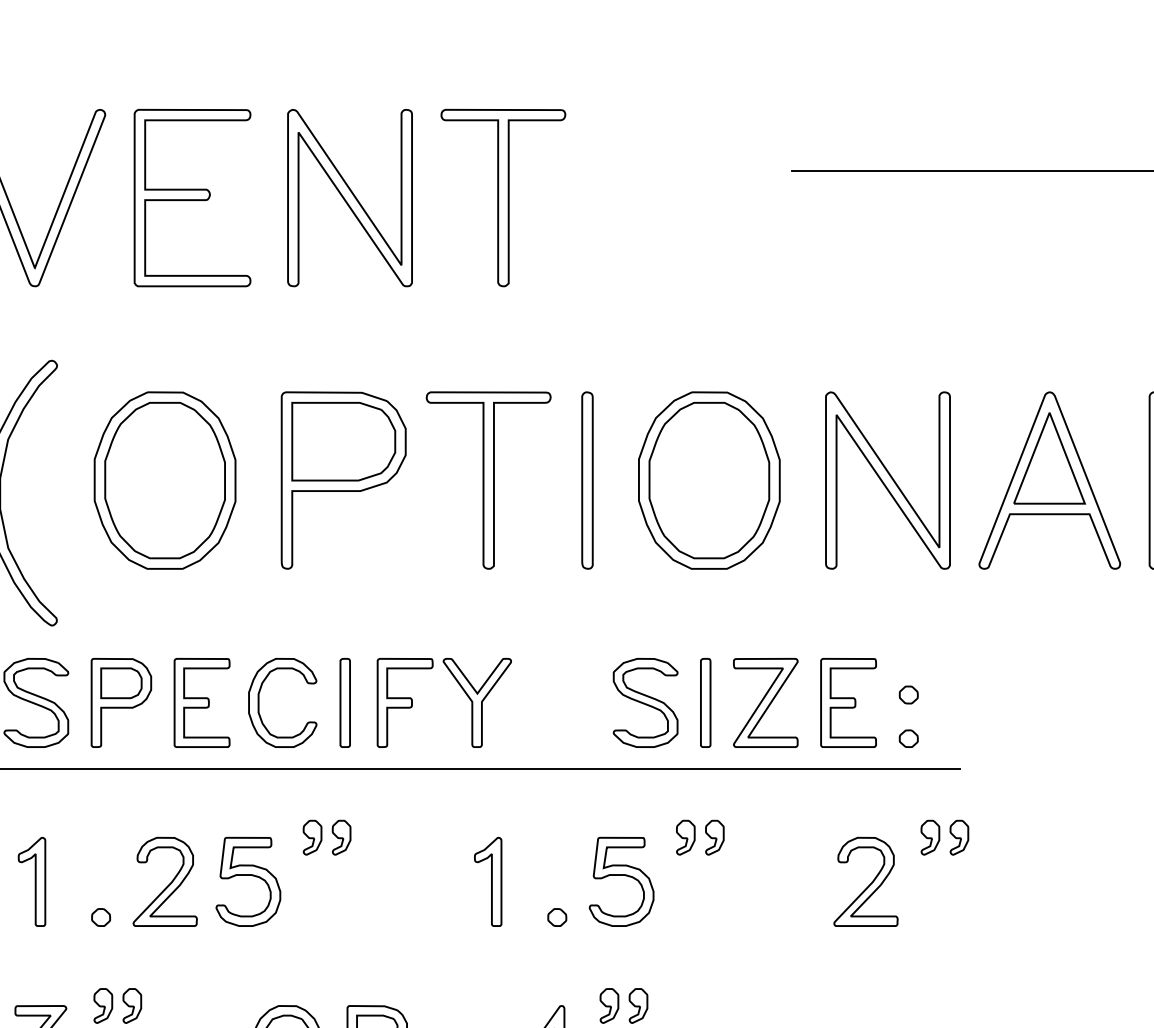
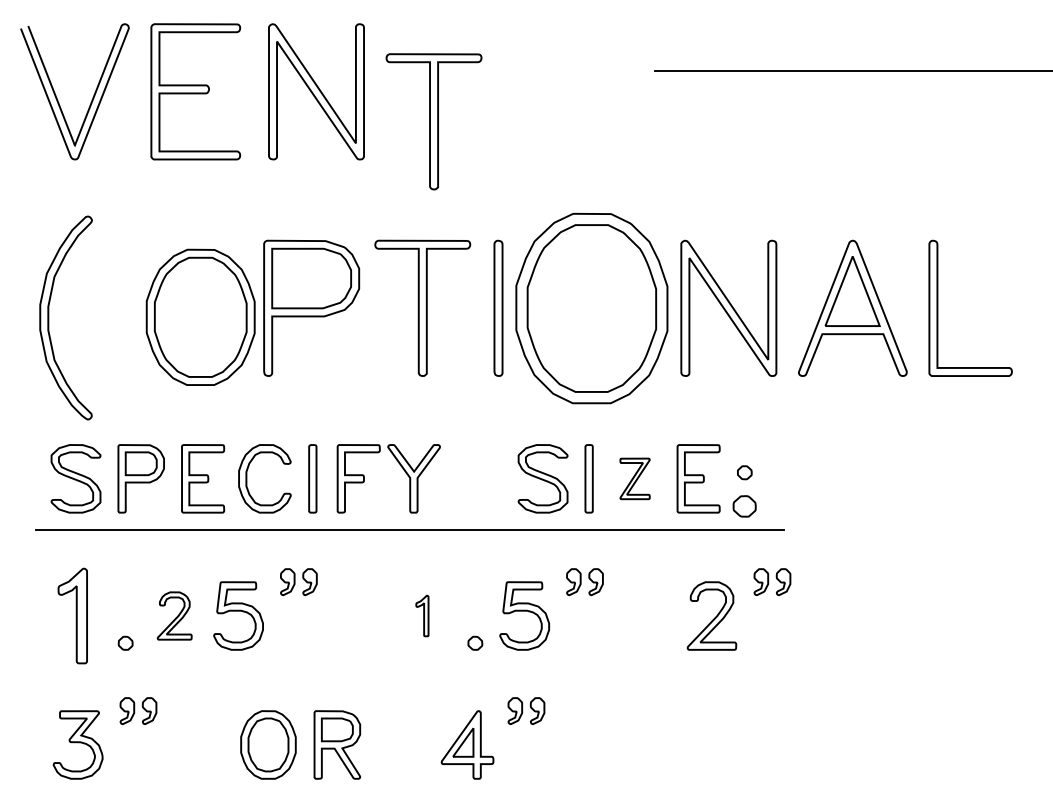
part: (502, 197) -> (433, 121), moved
part: (164, 479) -> (200, 316), moved
part: (708, 479) -> (591, 307), size x1.4
part: (764, 702) -> (634, 478), size x0.6
part: (908, 737) -> (744, 505), size x1.6
part: (31, 881) -> (72, 615), size x1.4
part: (164, 881) -> (174, 615), size x0.7
part: (488, 881) -> (422, 615), size x0.6

